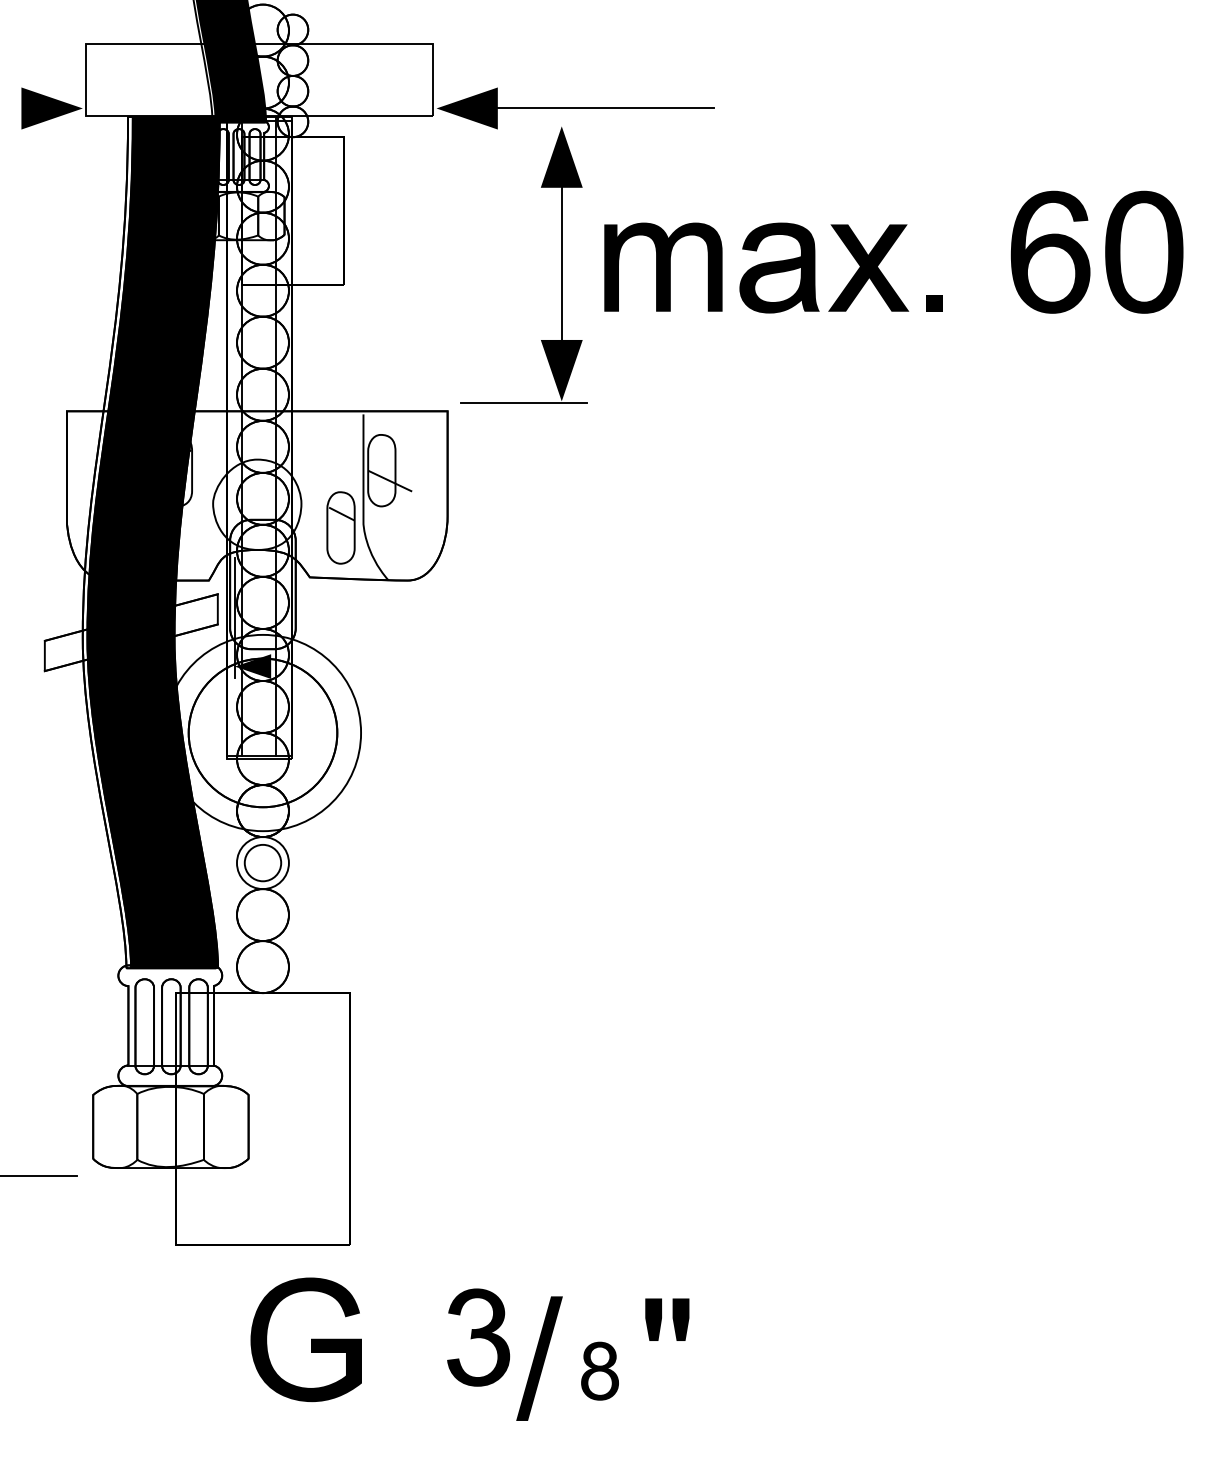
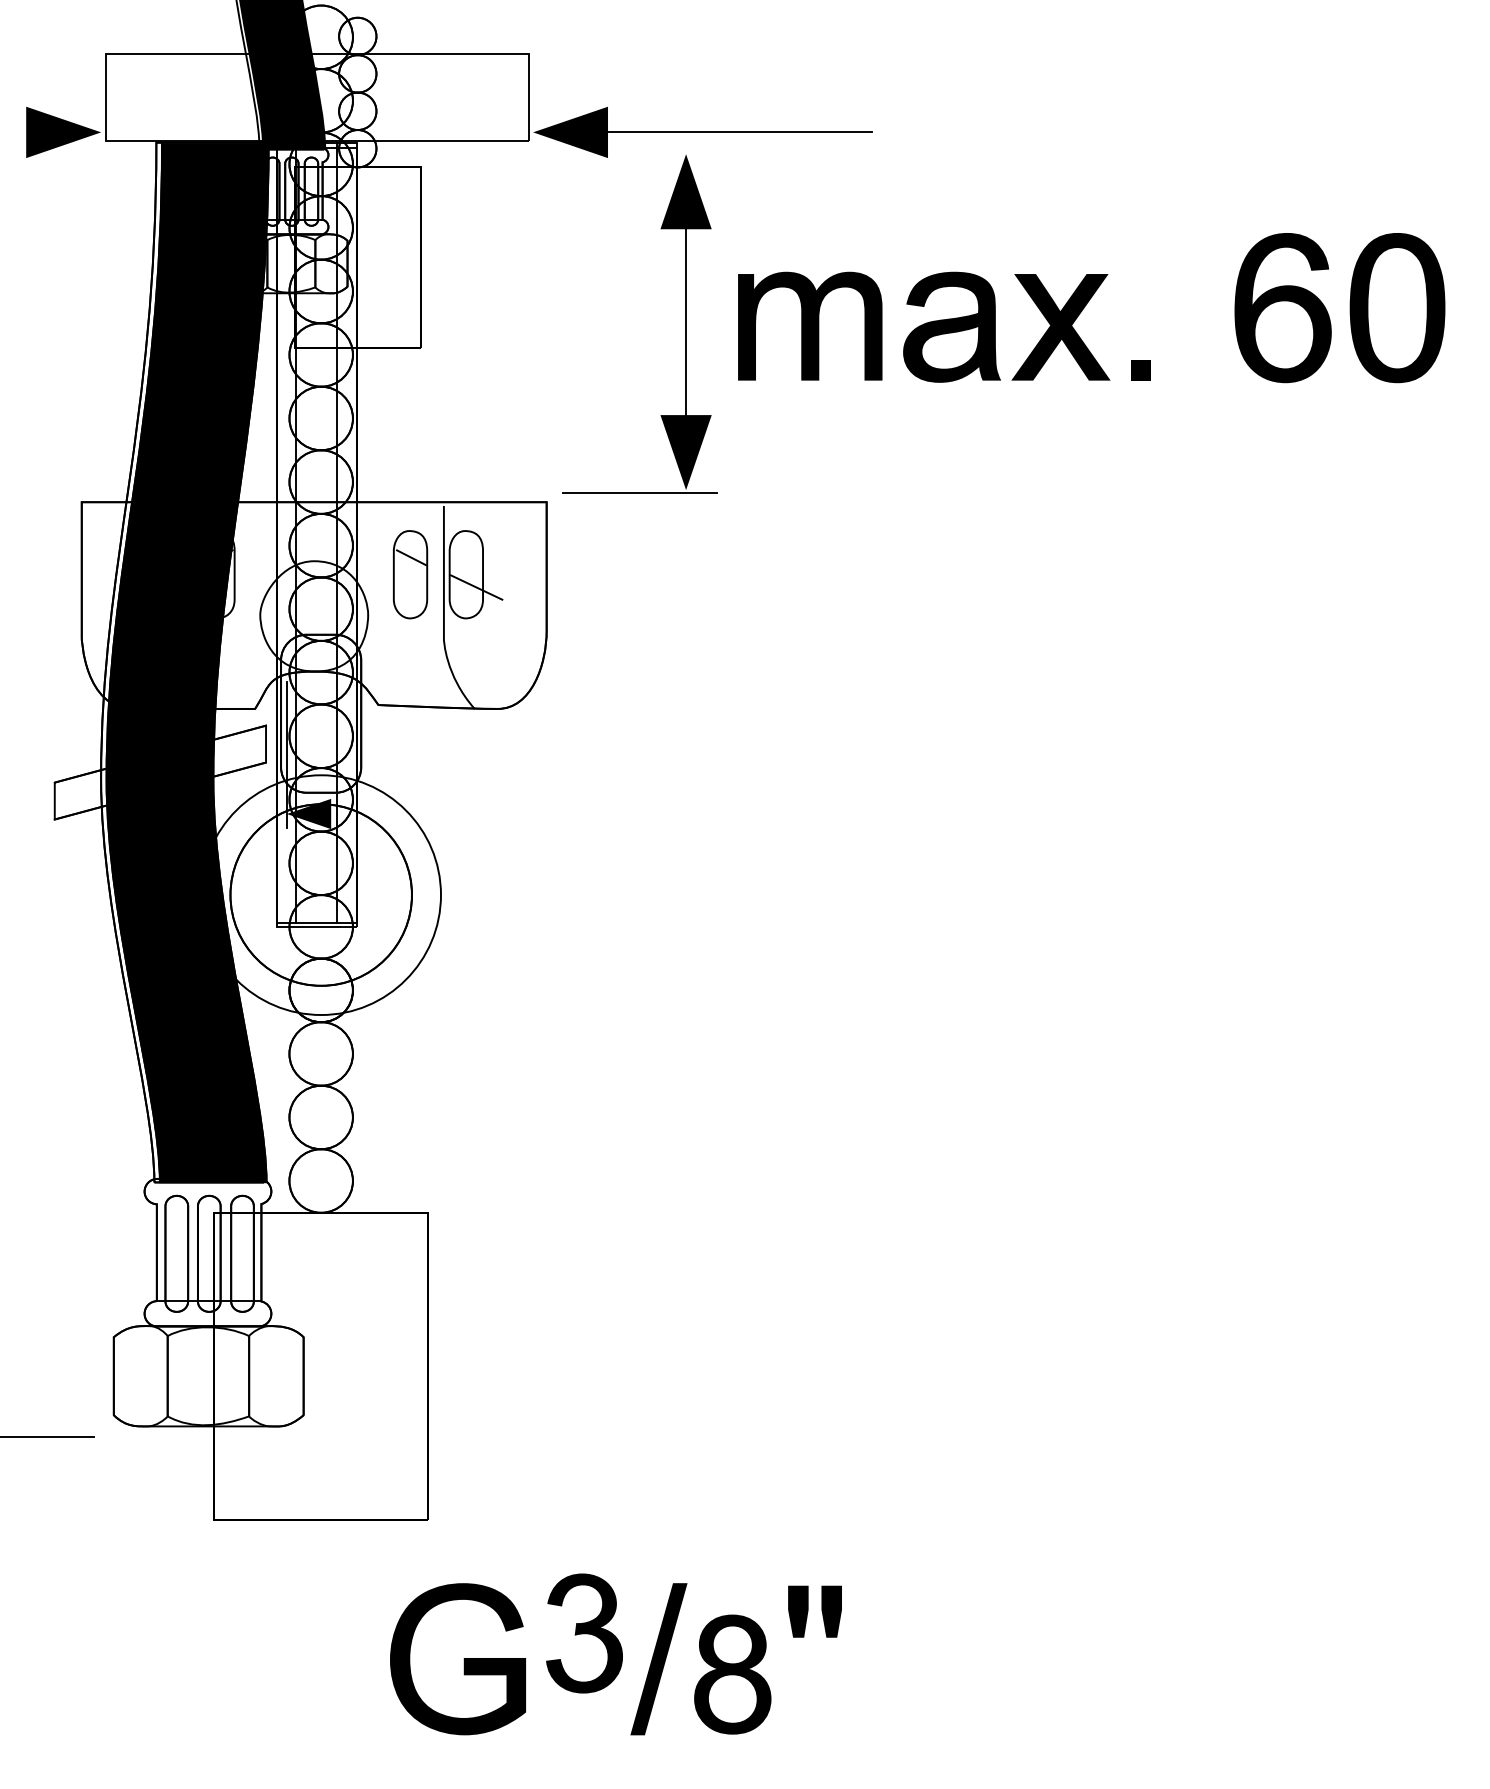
part: (341, 527) -> (410, 574), moved
circle: (262, 862) -> (320, 1053), size x1.43
part: (305, 1340) -> (457, 1659), moved
part: (599, 1371) -> (732, 1674), size x1.67

